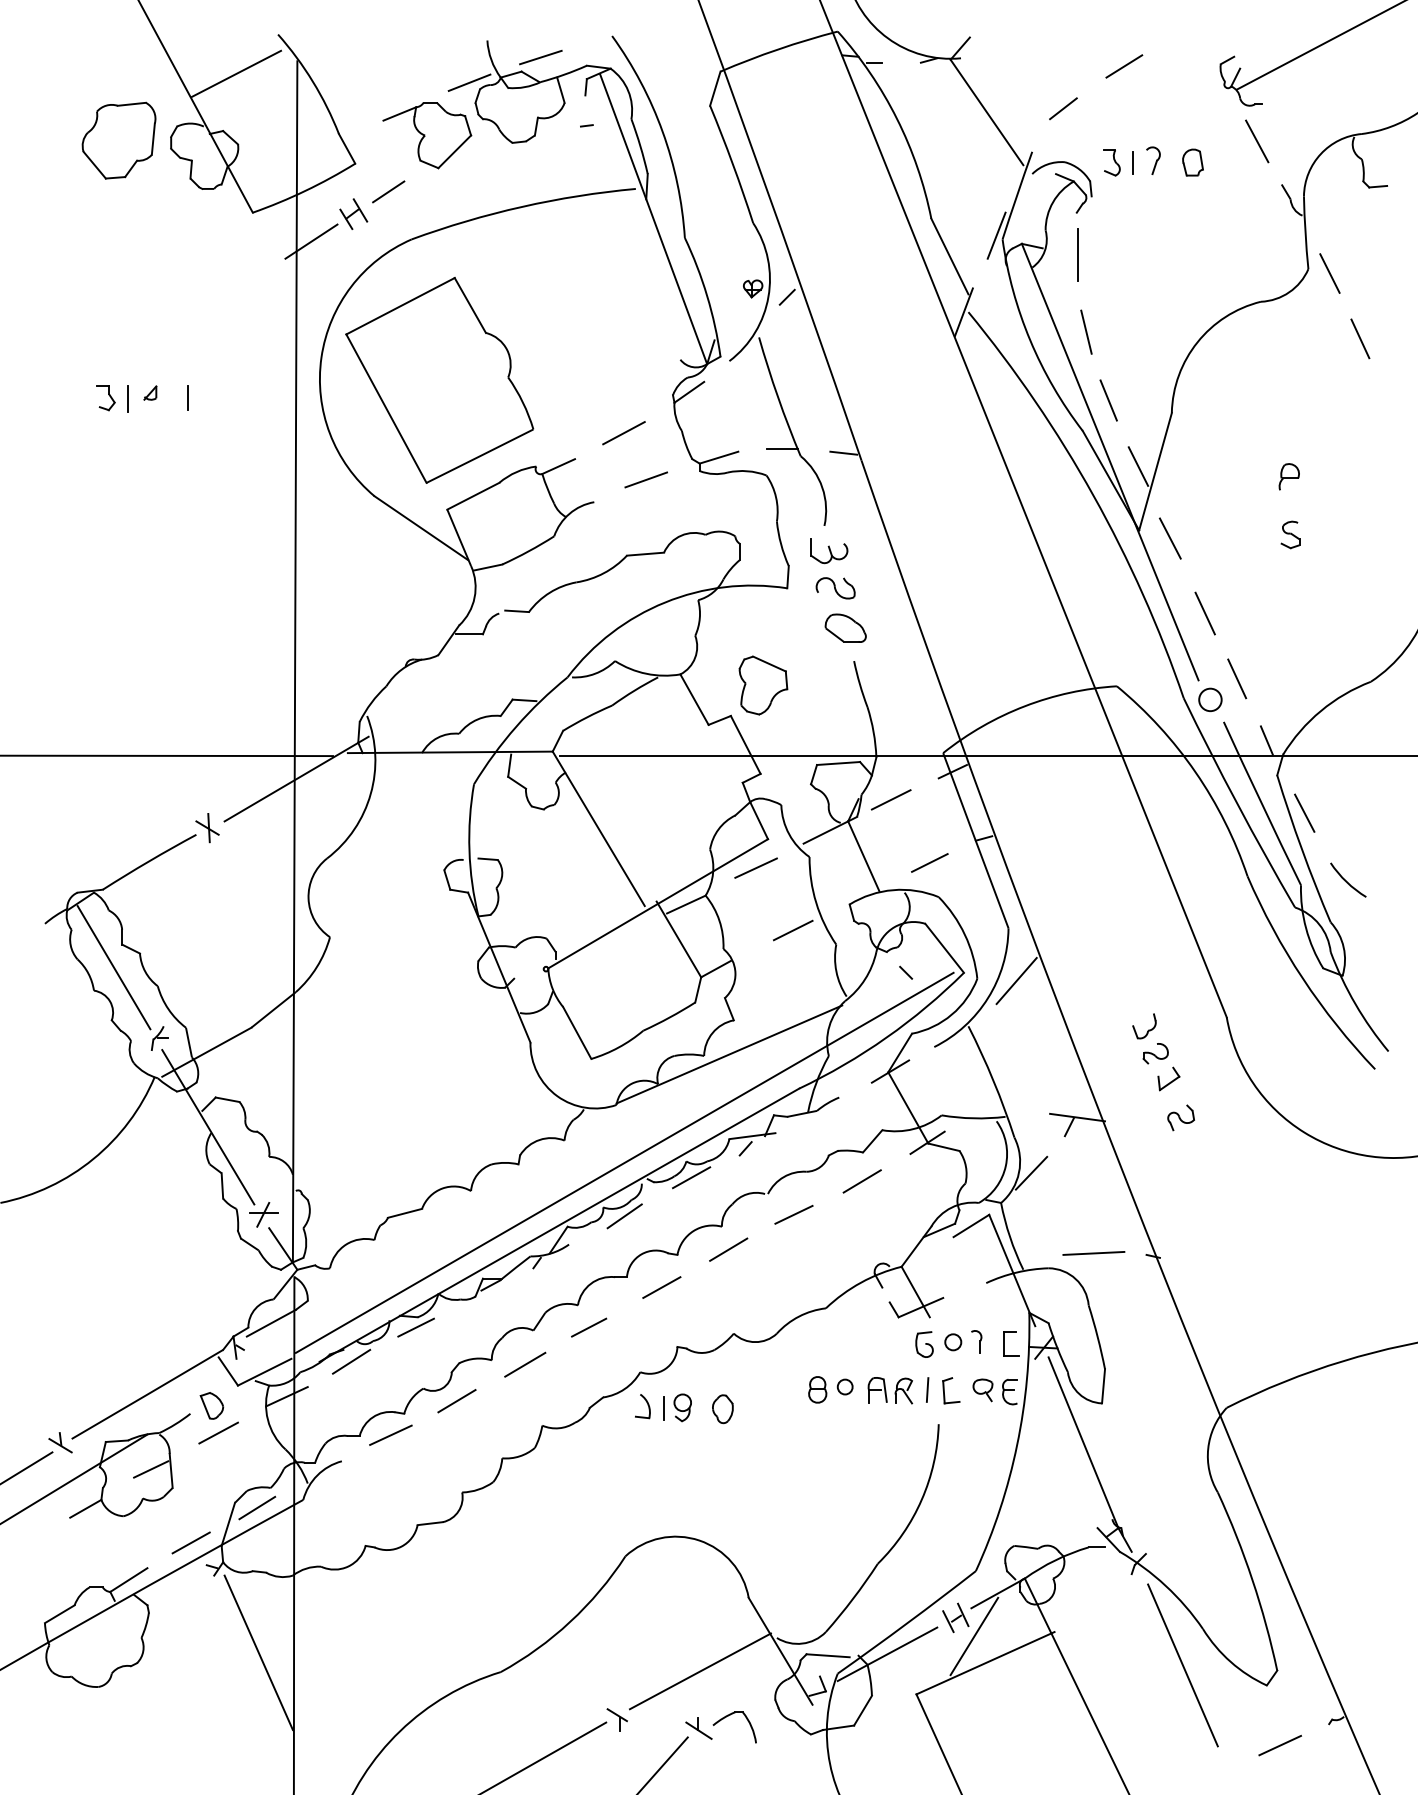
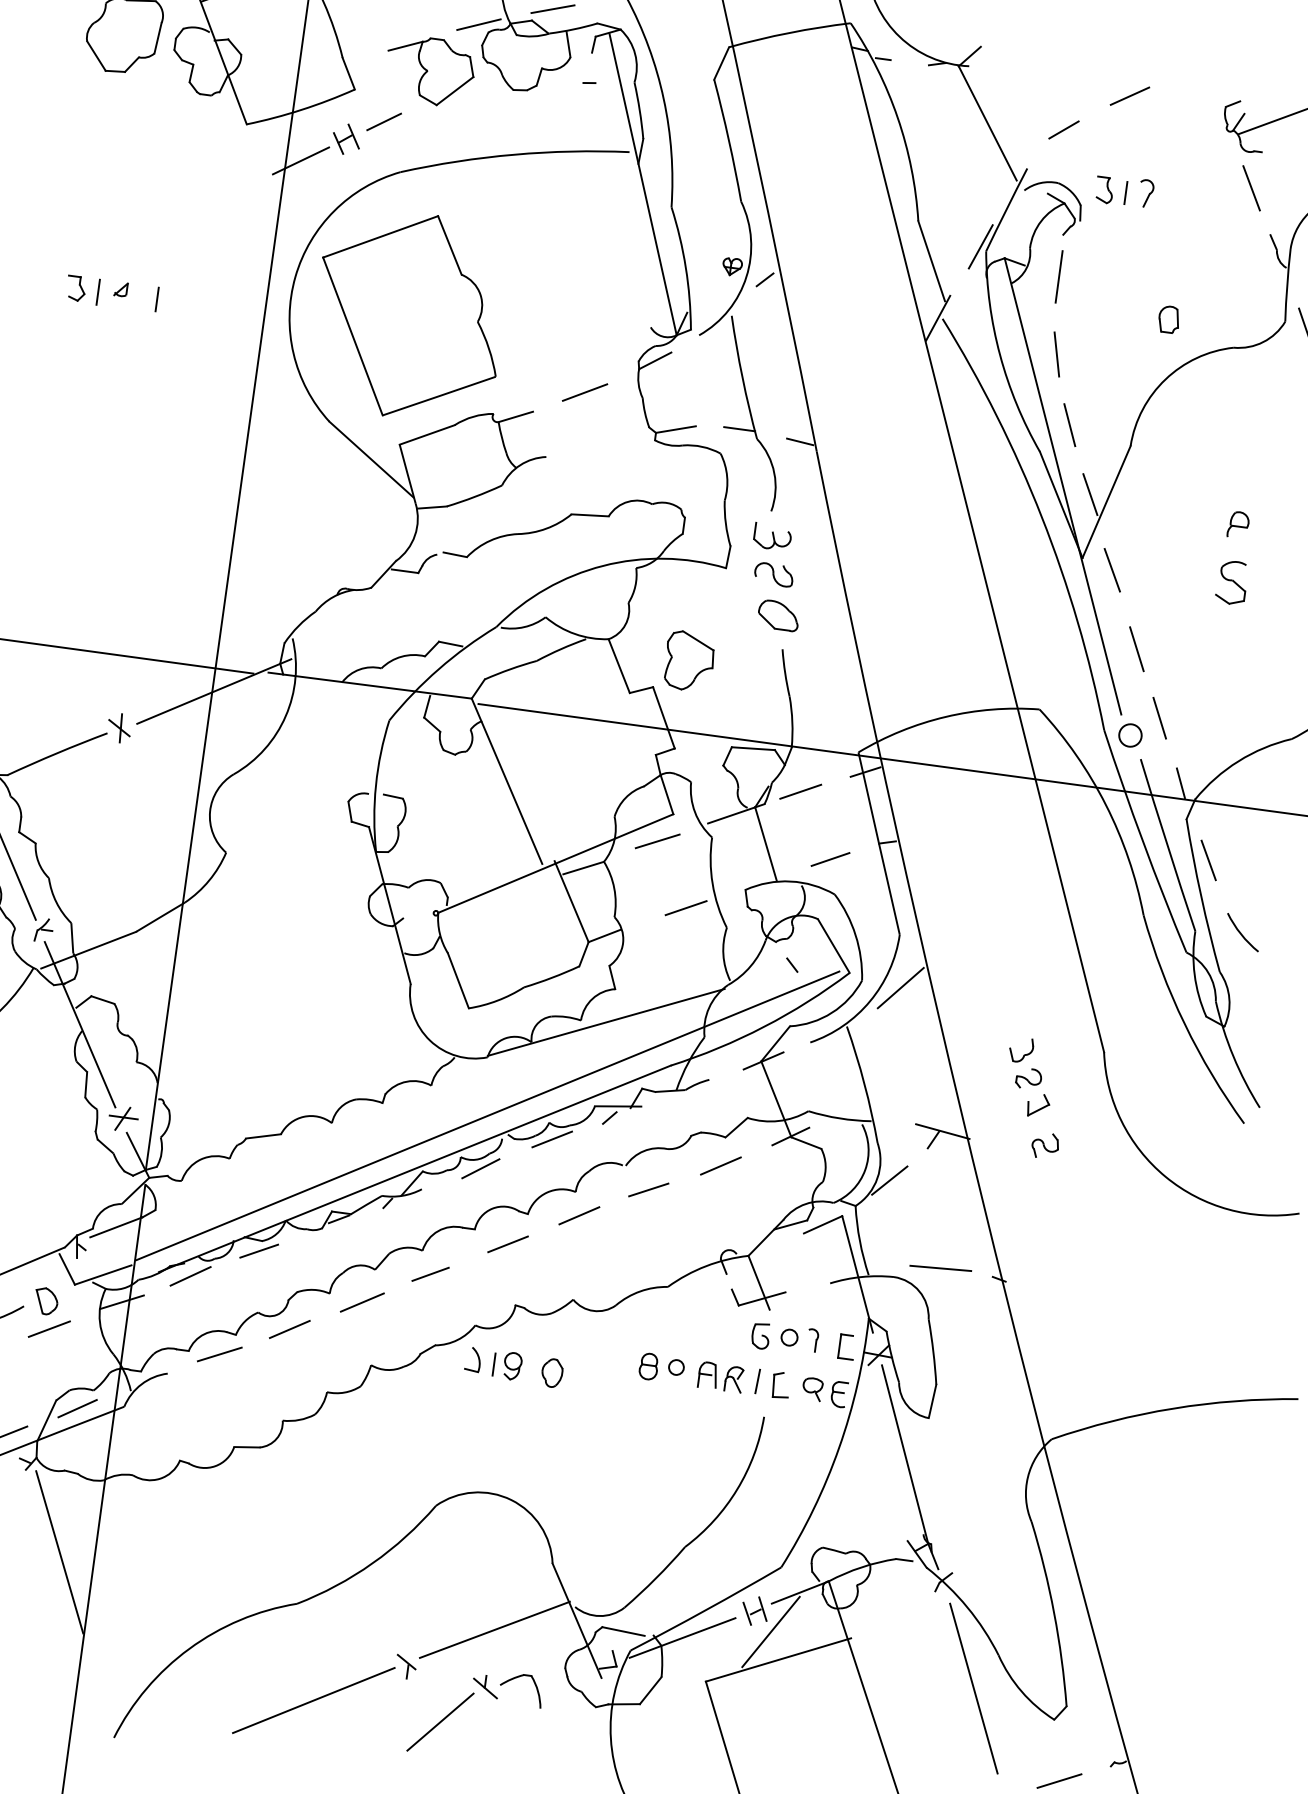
part: (1192, 162) -> (1168, 319), moved
line: (646, 479) -> (601, 441), removed
part: (1290, 534) -> (1231, 582), size x1.6

